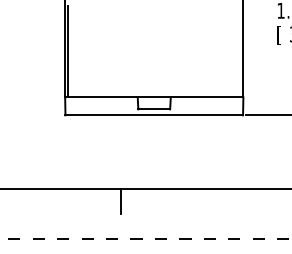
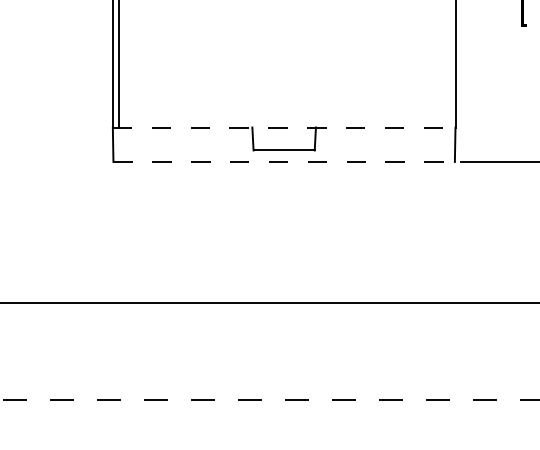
line: (154, 97) -> (284, 127), solid -> dashed
line: (154, 115) -> (284, 162), solid -> dashed
line: (120, 201) -> (219, 327), removed

